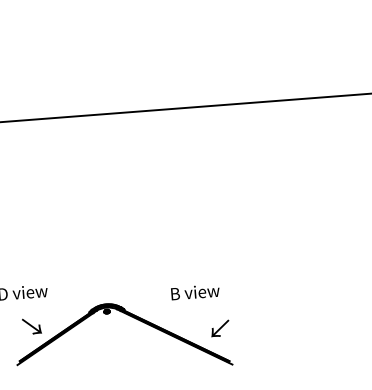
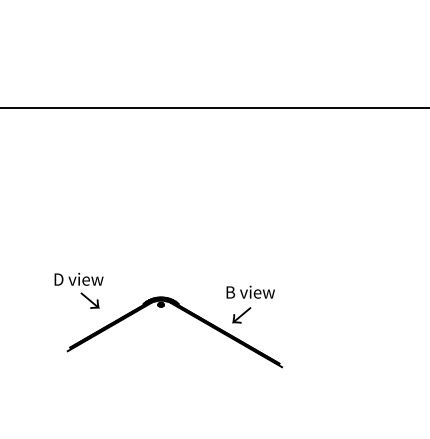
text: (31, 326) -> (89, 300), moved
text: (220, 328) -> (241, 315), moved

